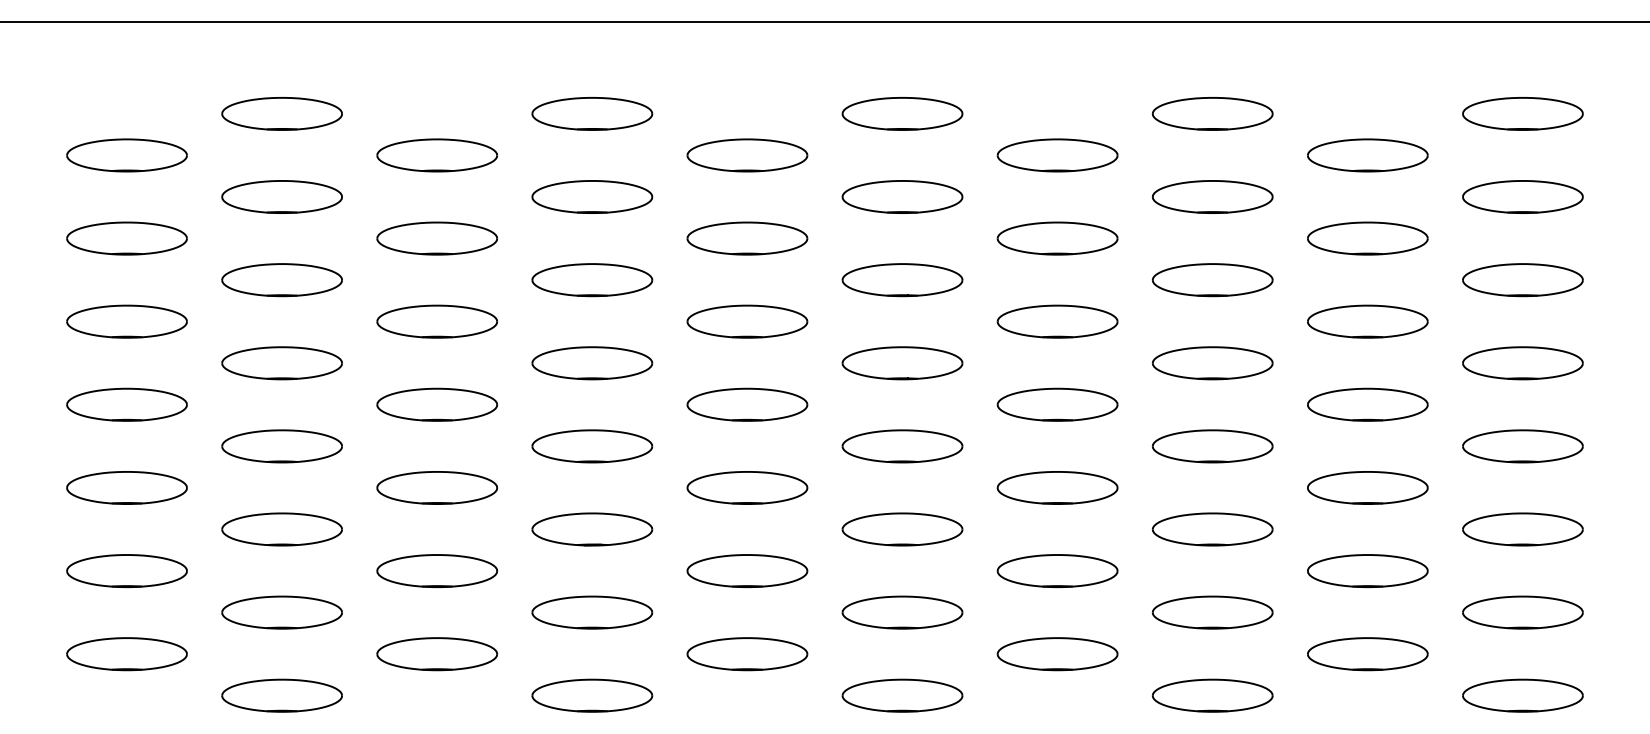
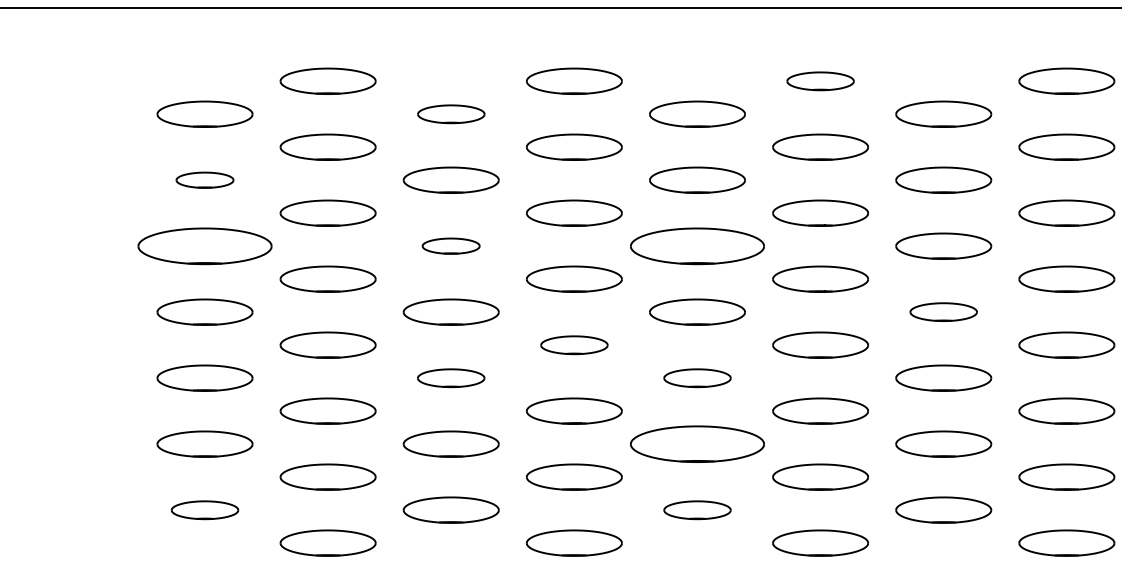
part: (902, 113) -> (820, 80), size x0.7
part: (437, 155) -> (451, 114), size x0.7
part: (126, 238) -> (204, 180), size x0.6
part: (126, 321) -> (204, 246), size x1.4
part: (436, 321) -> (450, 246), size x0.6
part: (747, 321) -> (697, 246), size x1.4
part: (1057, 404) -> (943, 311), size x0.7
part: (592, 446) -> (574, 345), size x0.7
part: (436, 487) -> (450, 377), size x0.7
part: (747, 487) -> (697, 377), size x0.7
part: (747, 570) -> (697, 443), size x1.4
part: (126, 654) -> (204, 510), size x0.7
part: (747, 654) -> (697, 510), size x0.7

